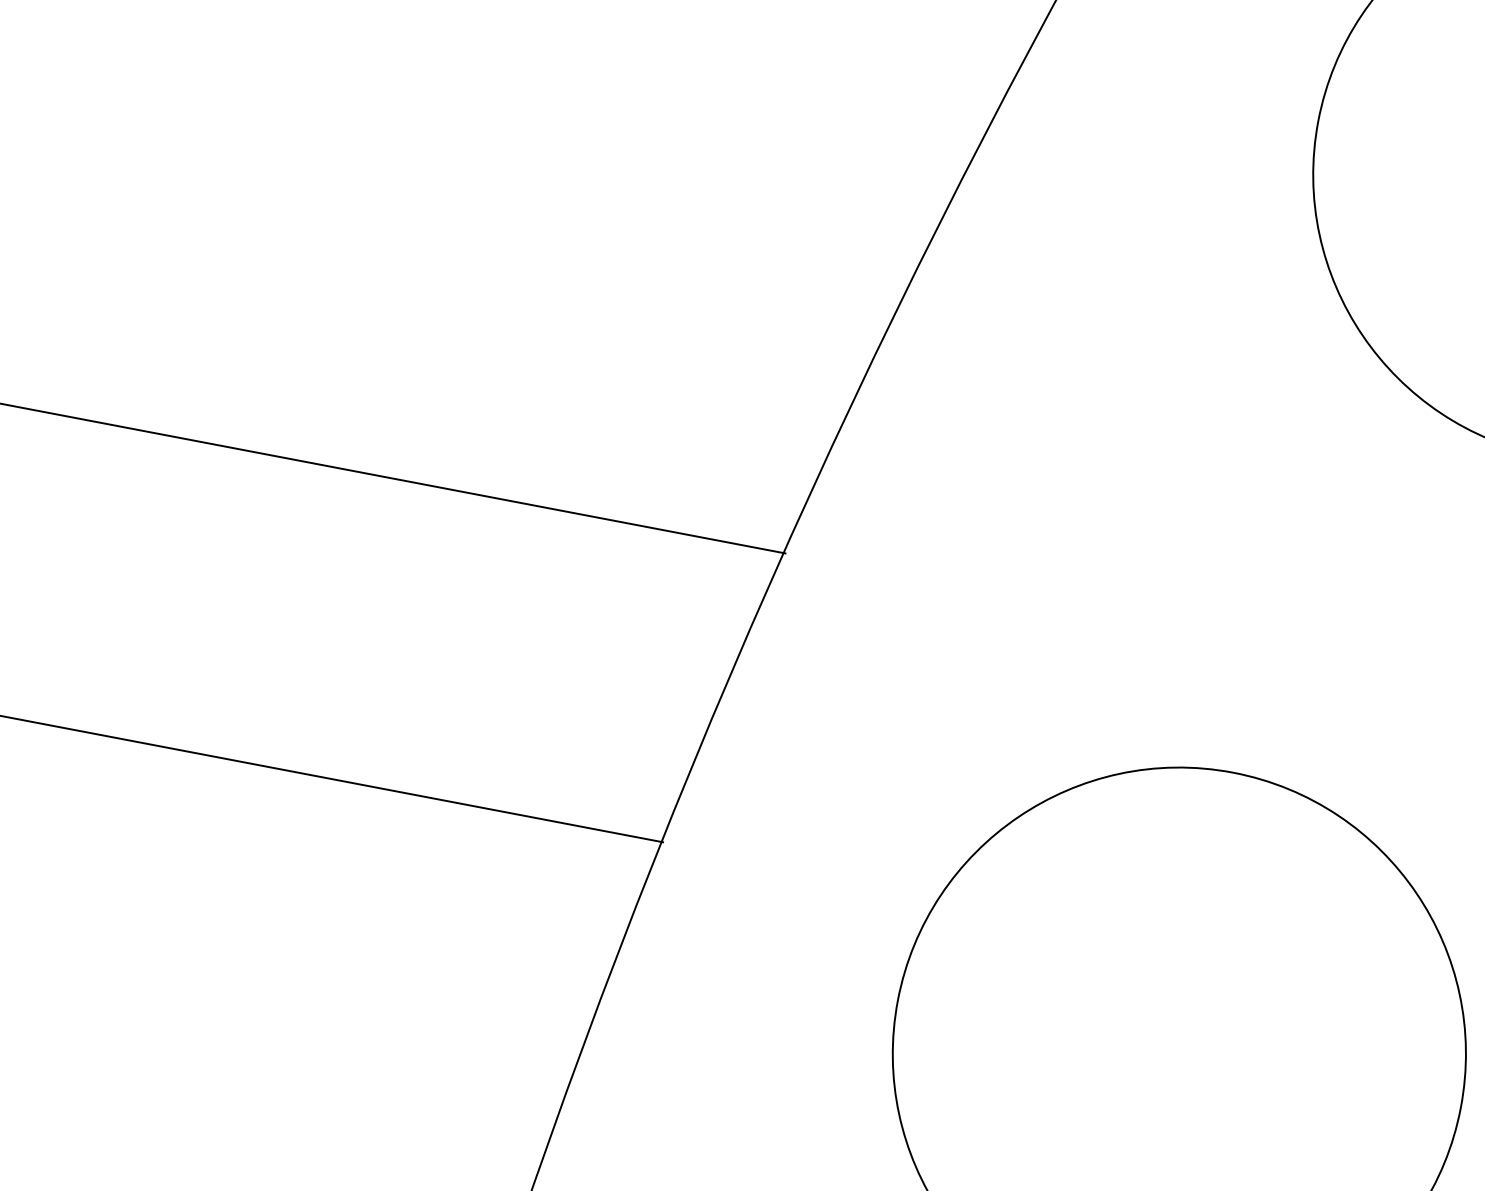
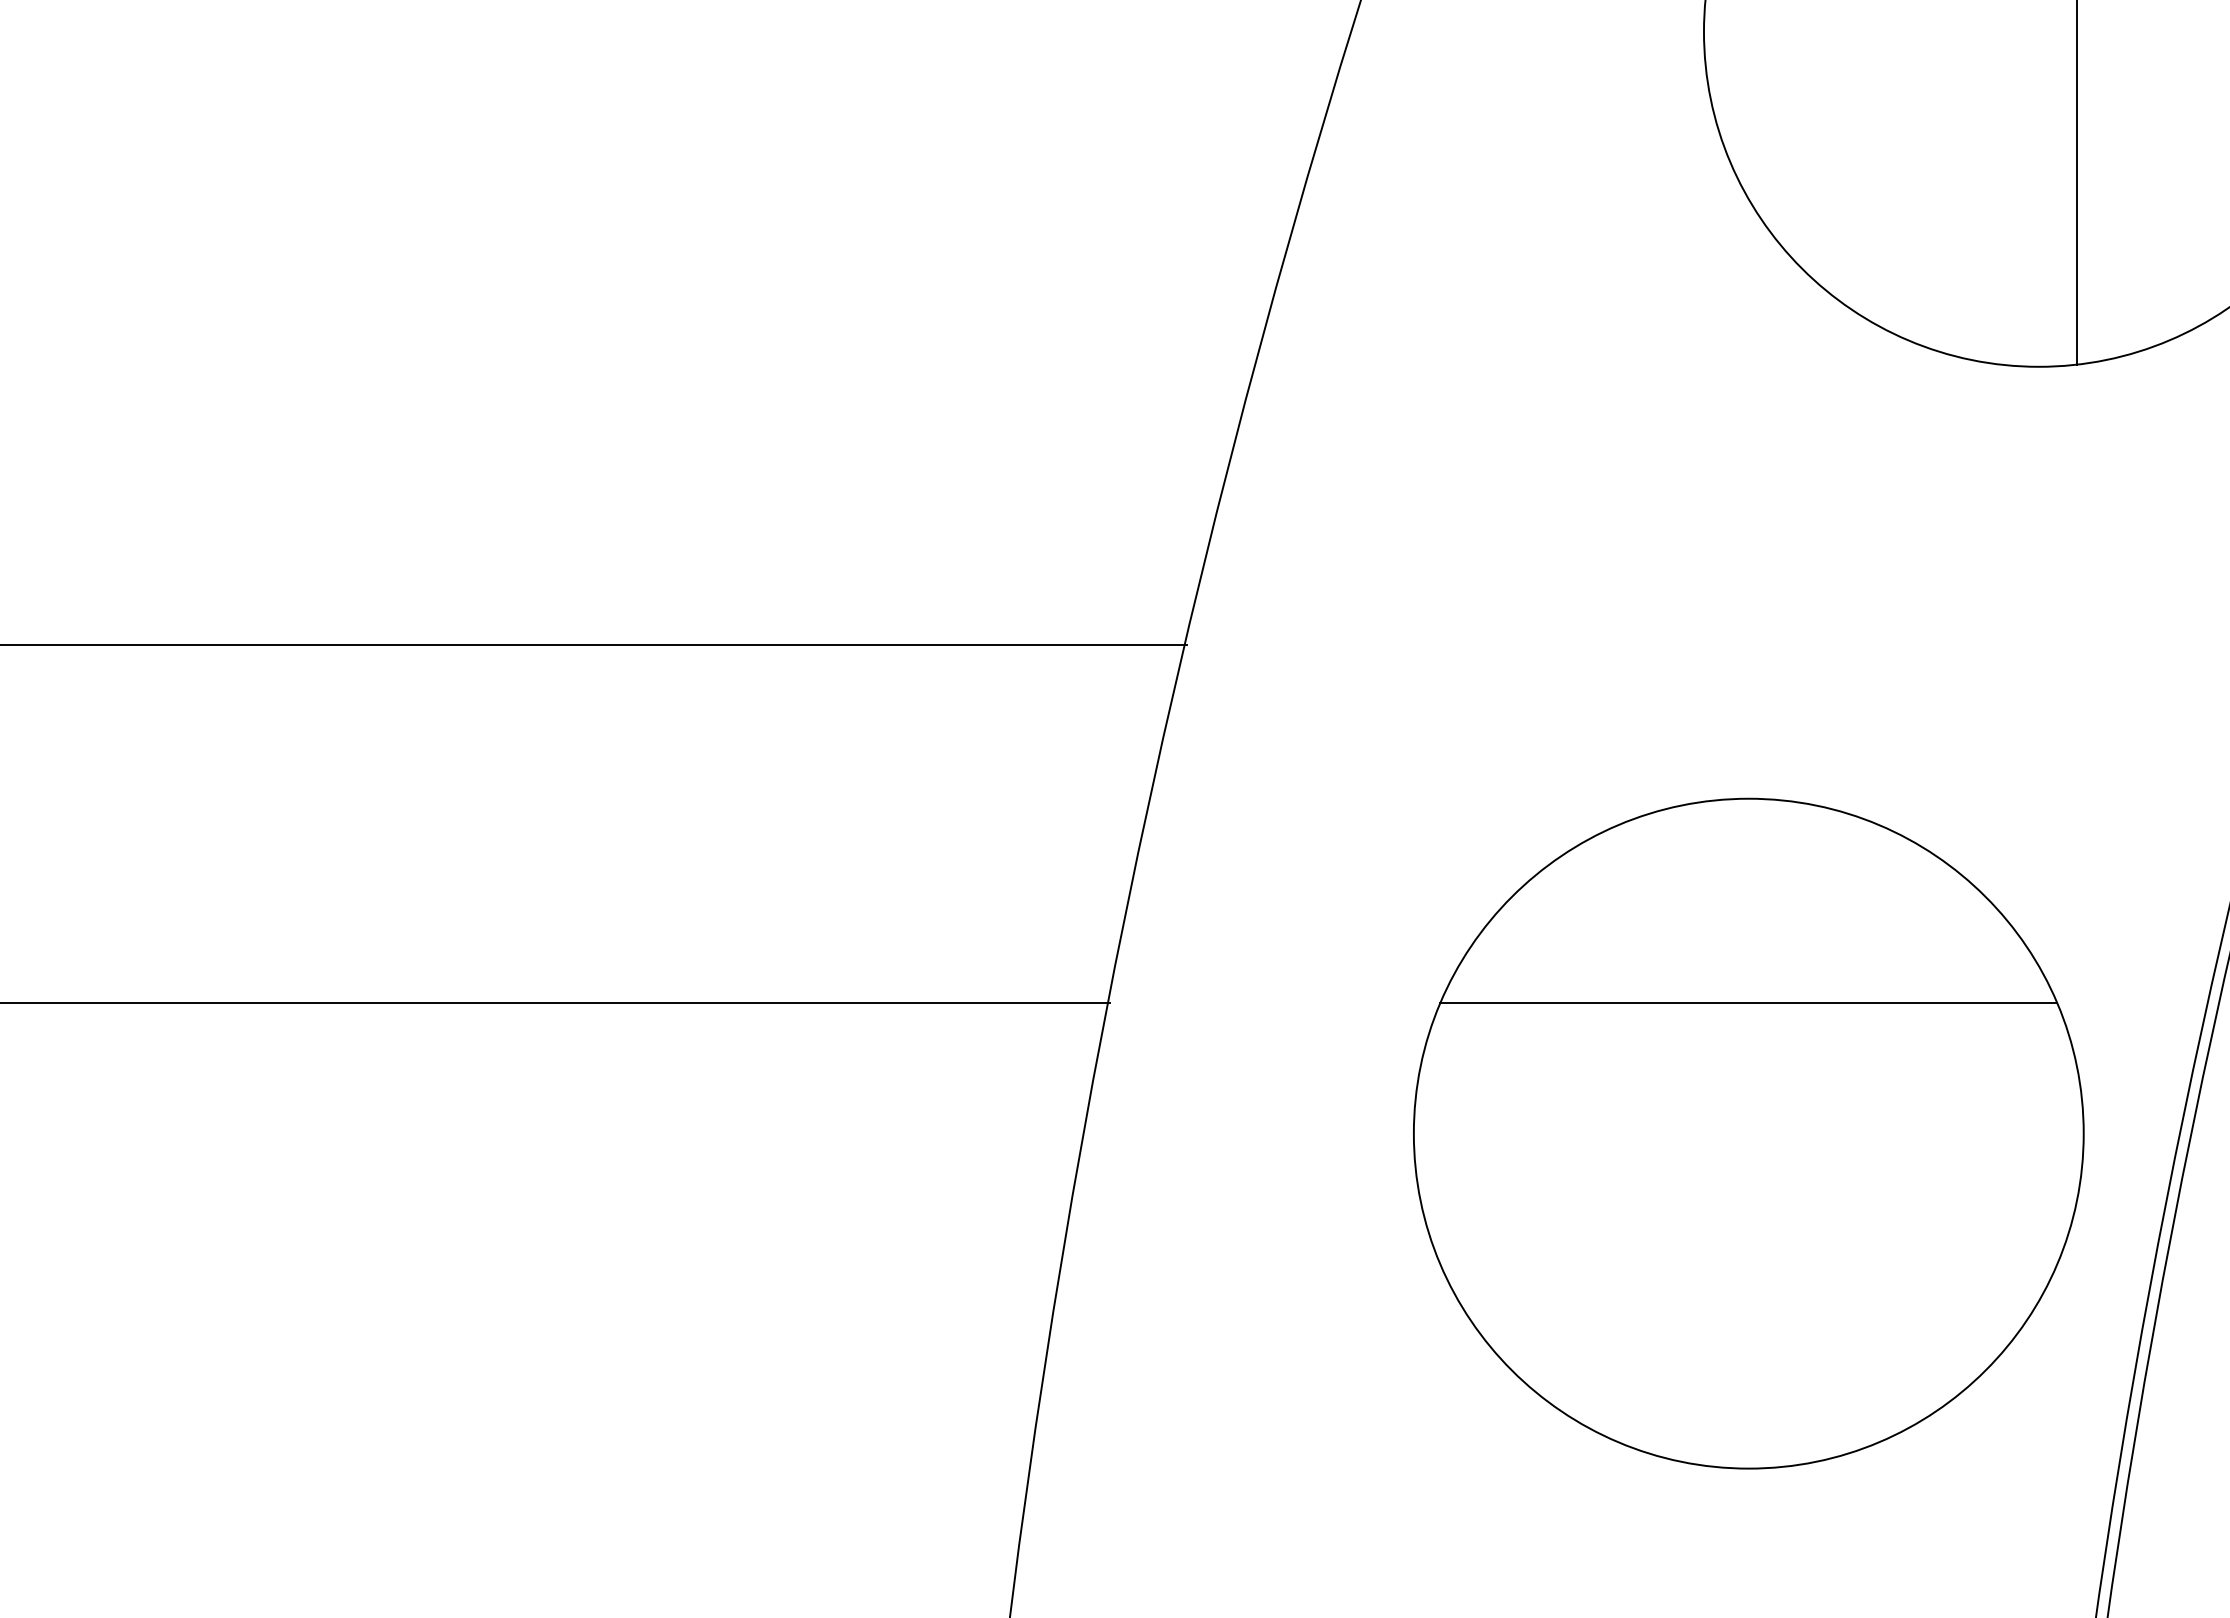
line: (1199, 944) -> (1748, 1003), added

